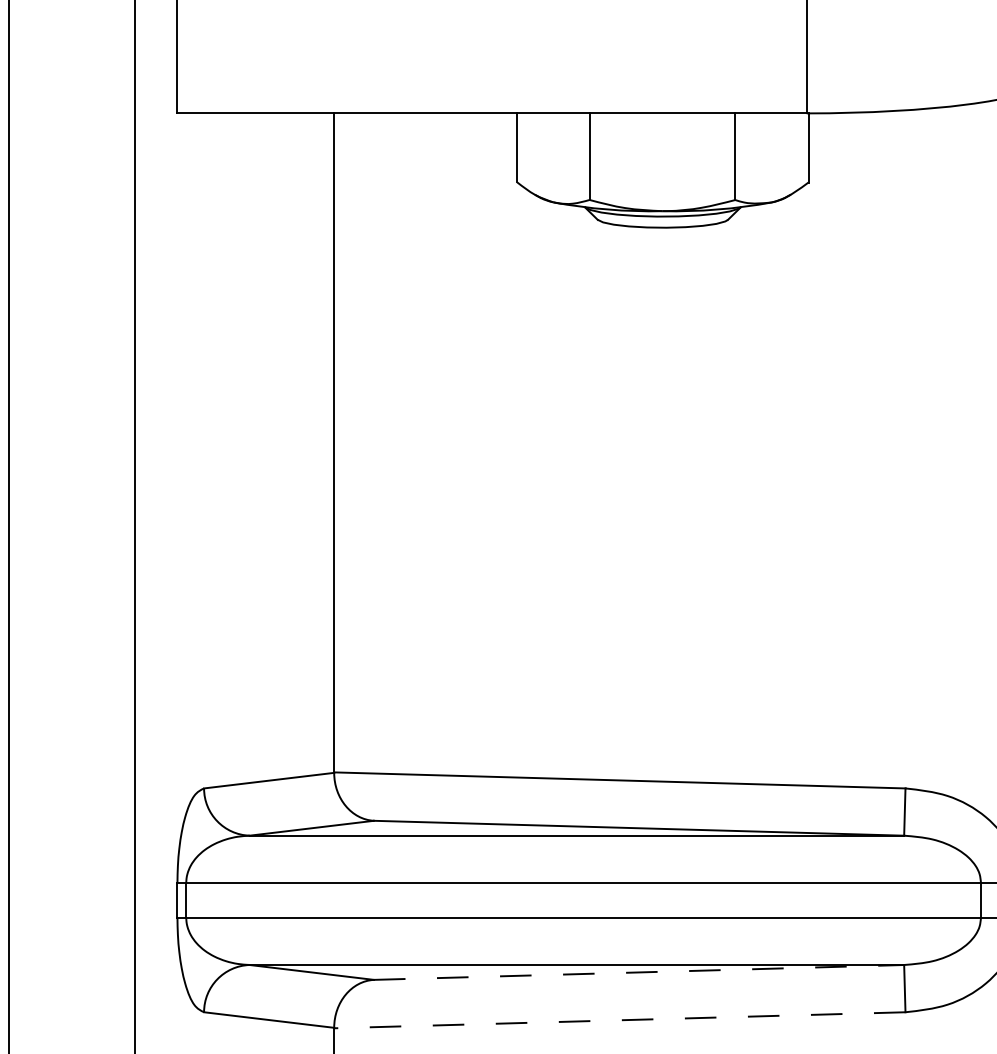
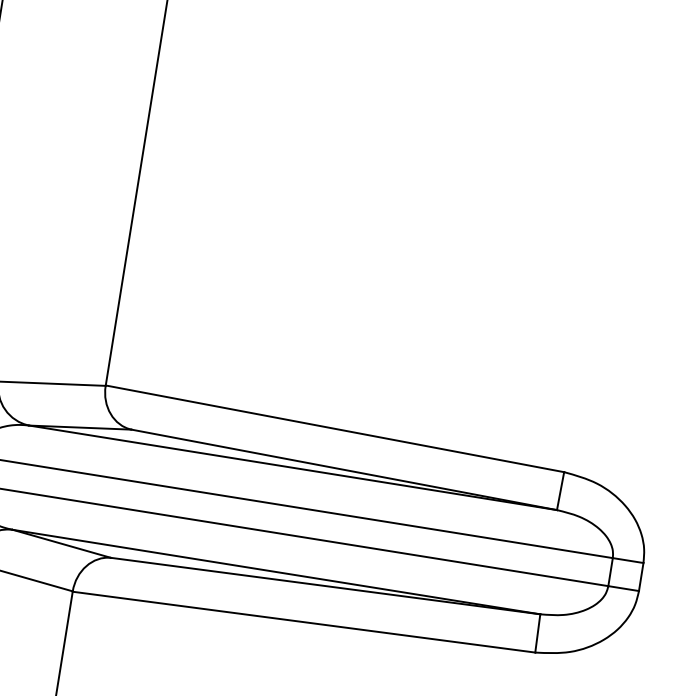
line: (639, 972) -> (326, 586), dashed -> solid
line: (619, 1020) -> (303, 622), dashed -> solid

